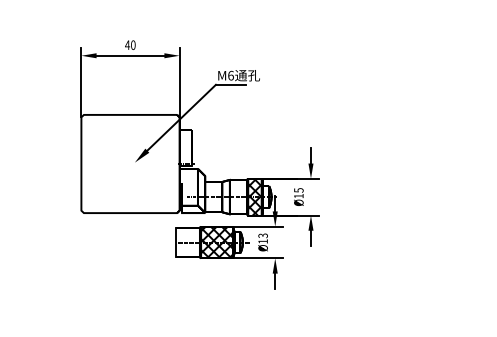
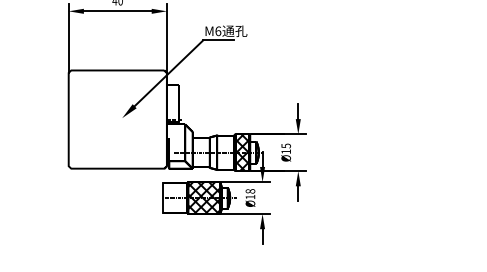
text: (262, 235) -> (249, 191), Ø13 -> Ø18

